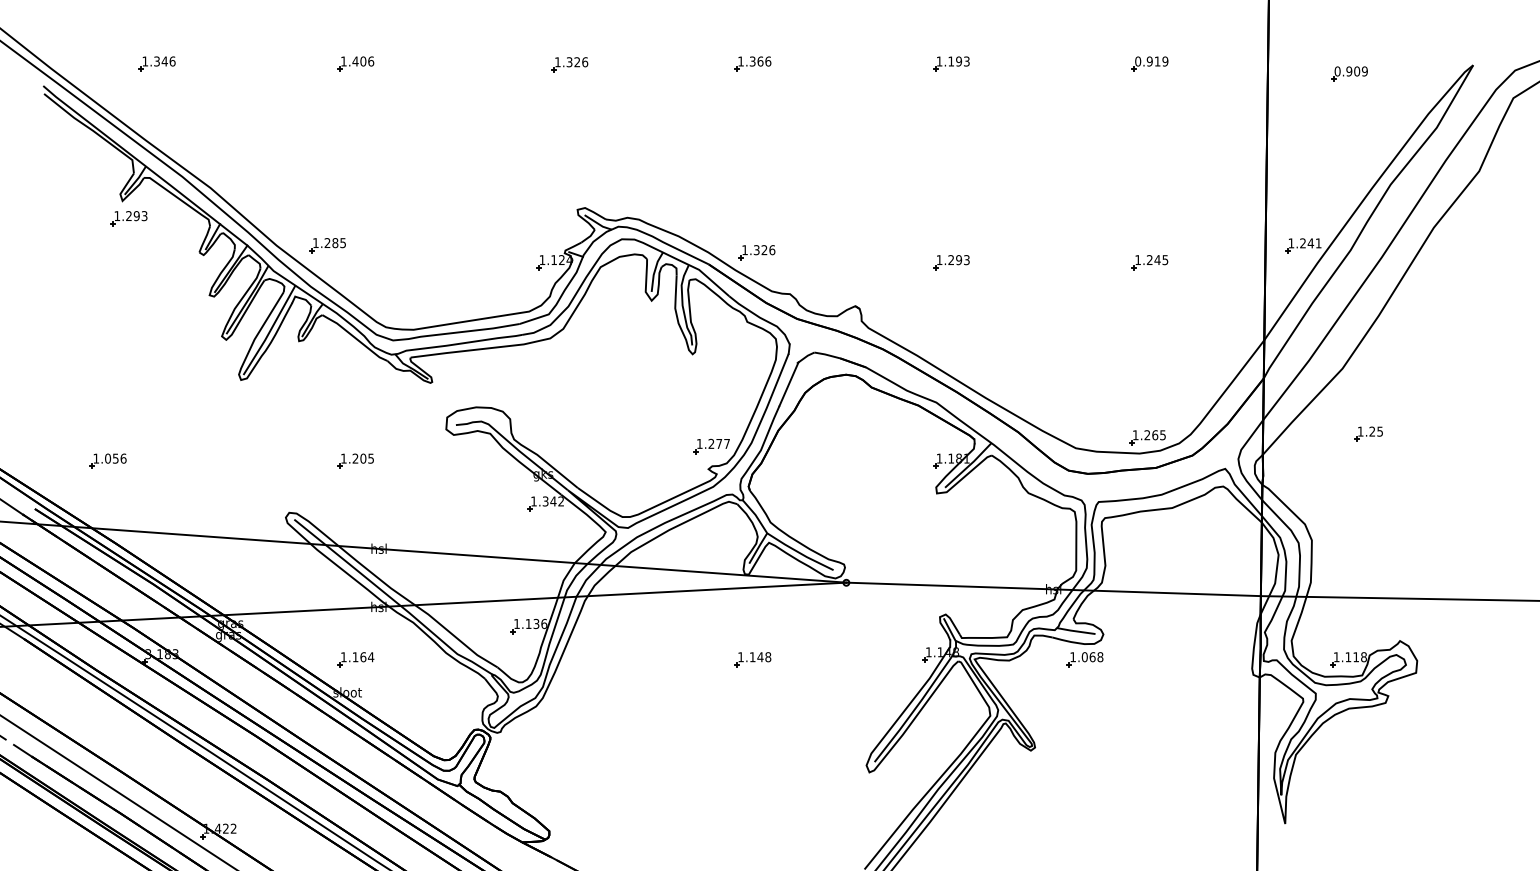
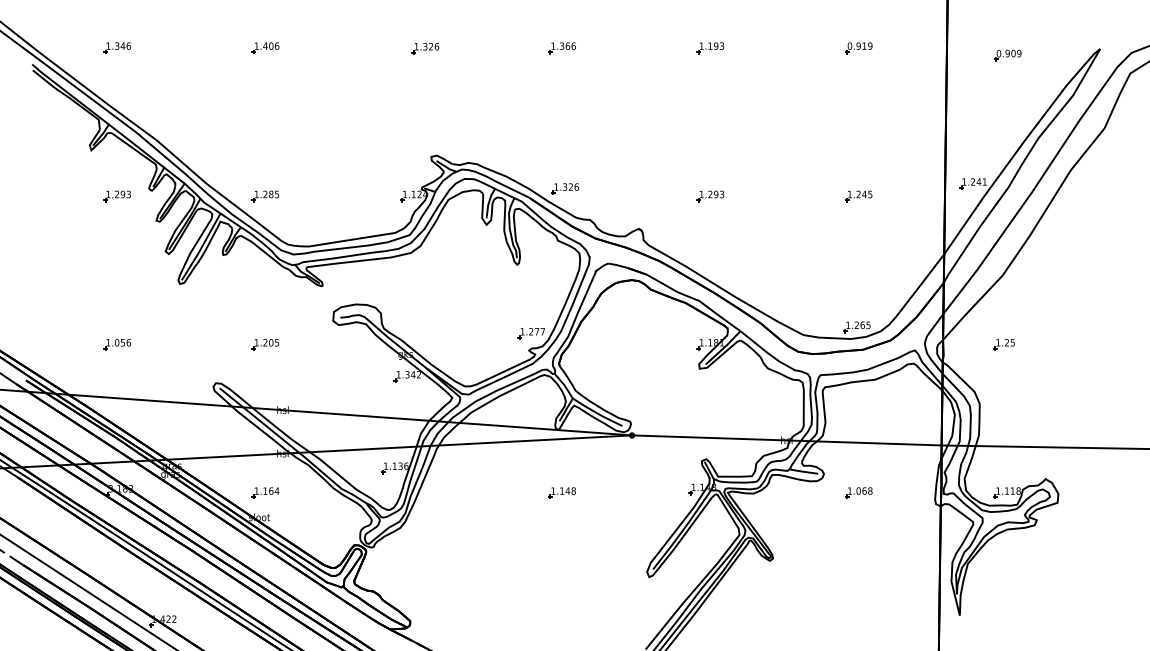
part: (128, 218) -> (116, 196), moved
part: (327, 245) -> (265, 196), moved
part: (1368, 433) -> (1004, 344), moved
part: (107, 460) -> (116, 344), moved
part: (1084, 659) -> (858, 492), moved

